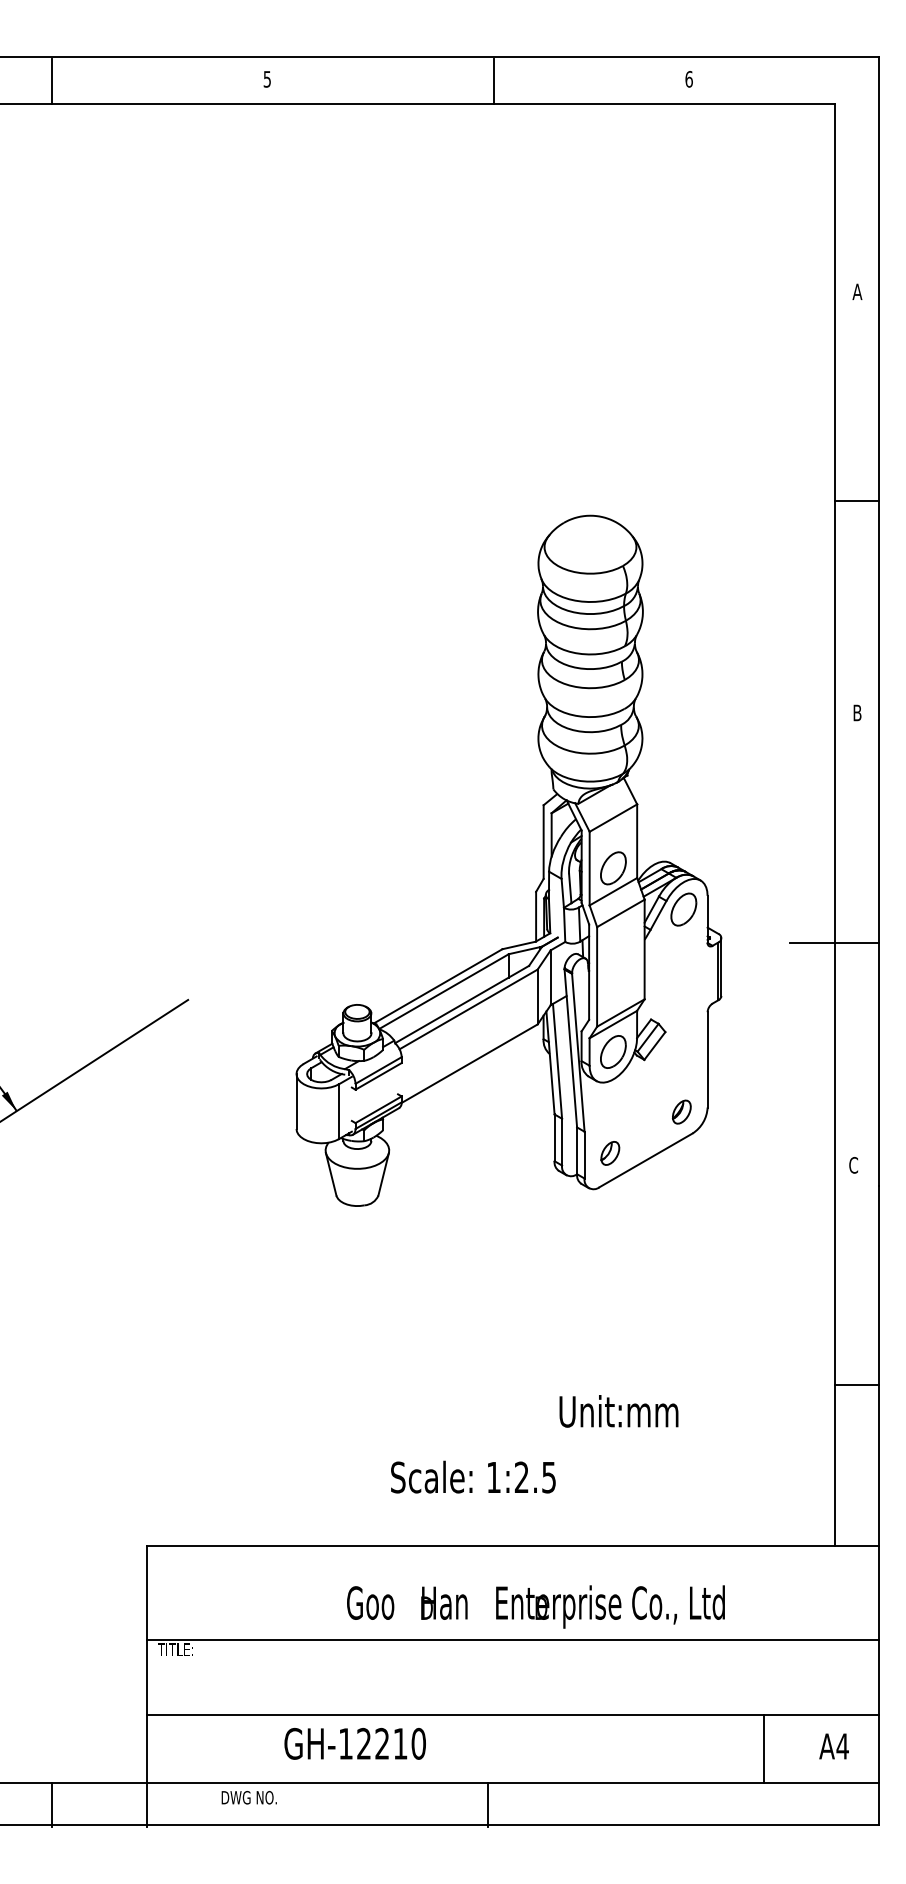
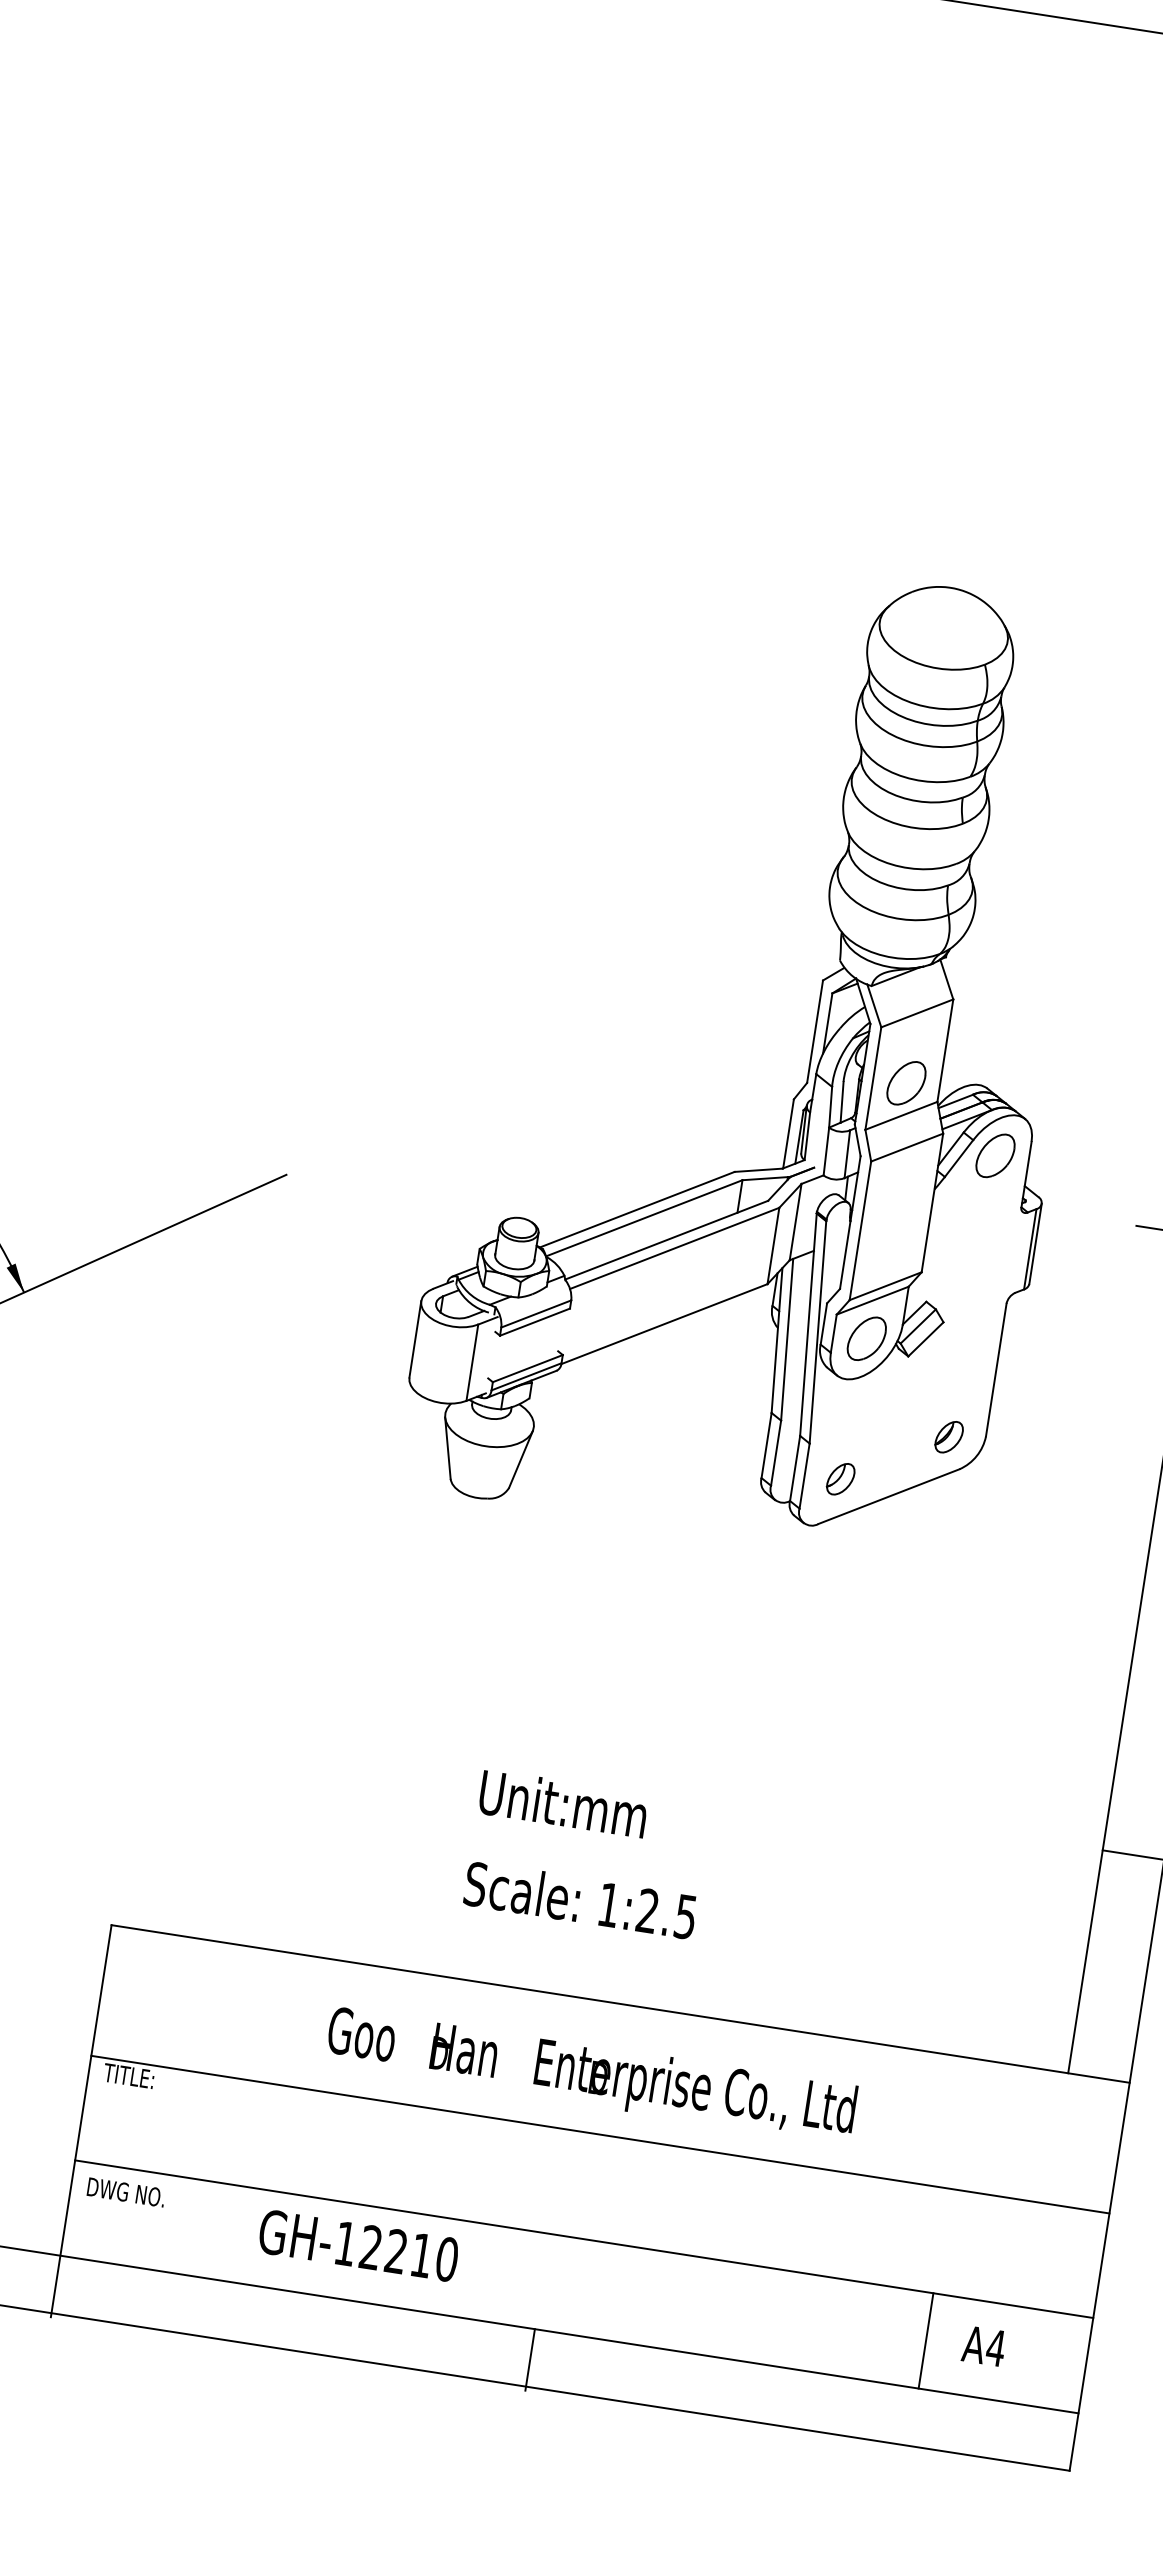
text: (618, 1411) -> (562, 1803), moved
text: (535, 1606) -> (590, 2074), moved
text: (833, 1746) -> (983, 2346), moved
text: (248, 1797) -> (125, 2191), moved

